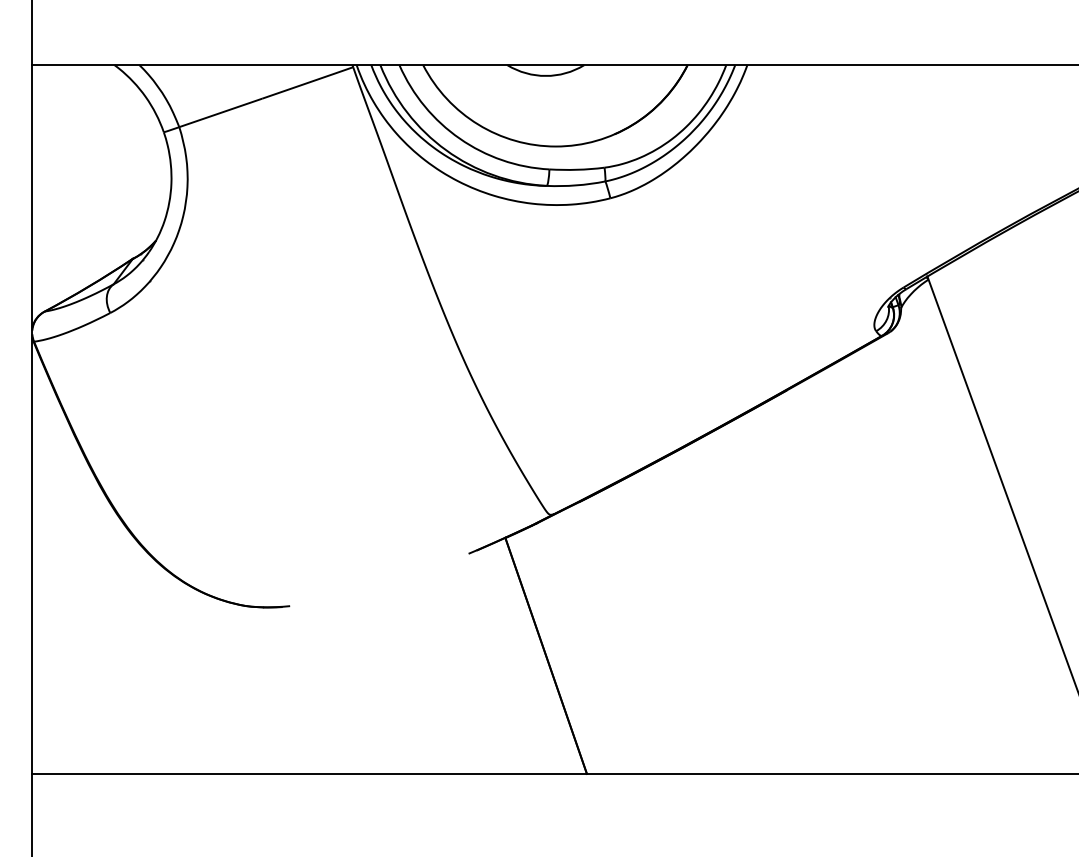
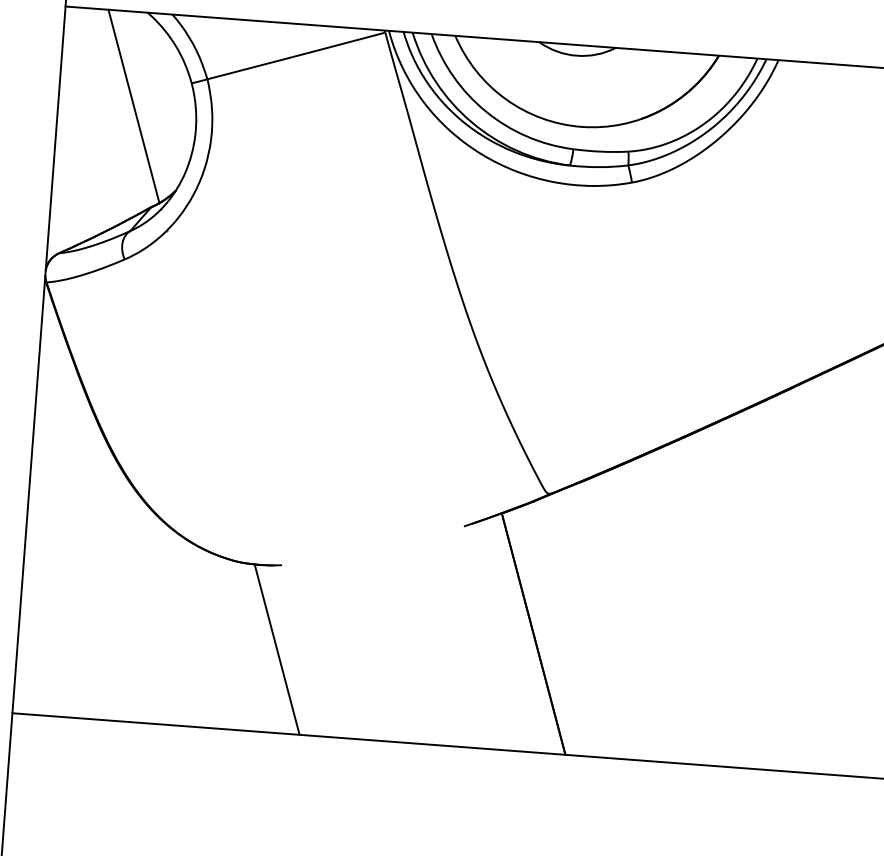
line: (107, 159) -> (133, 106), added
line: (291, 690) -> (277, 649), added

